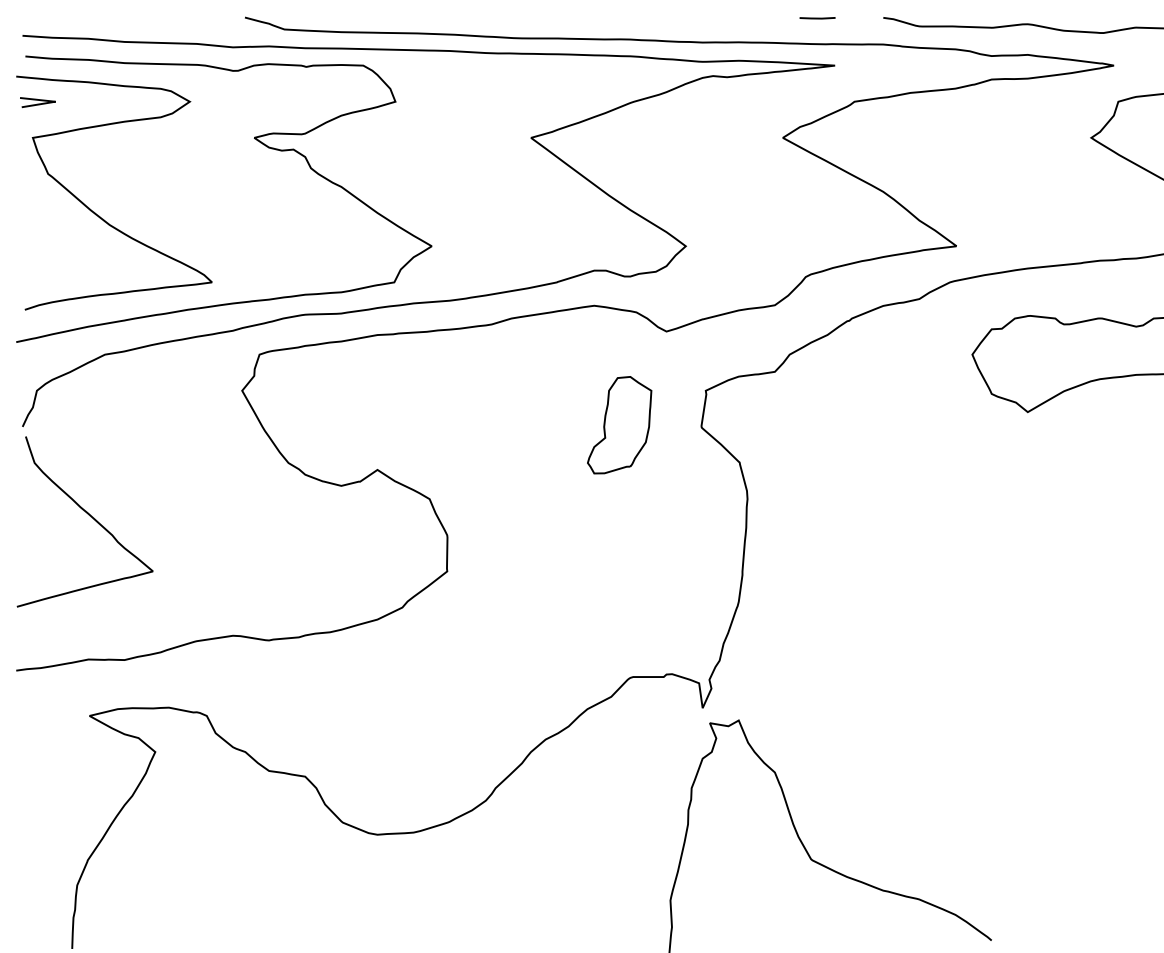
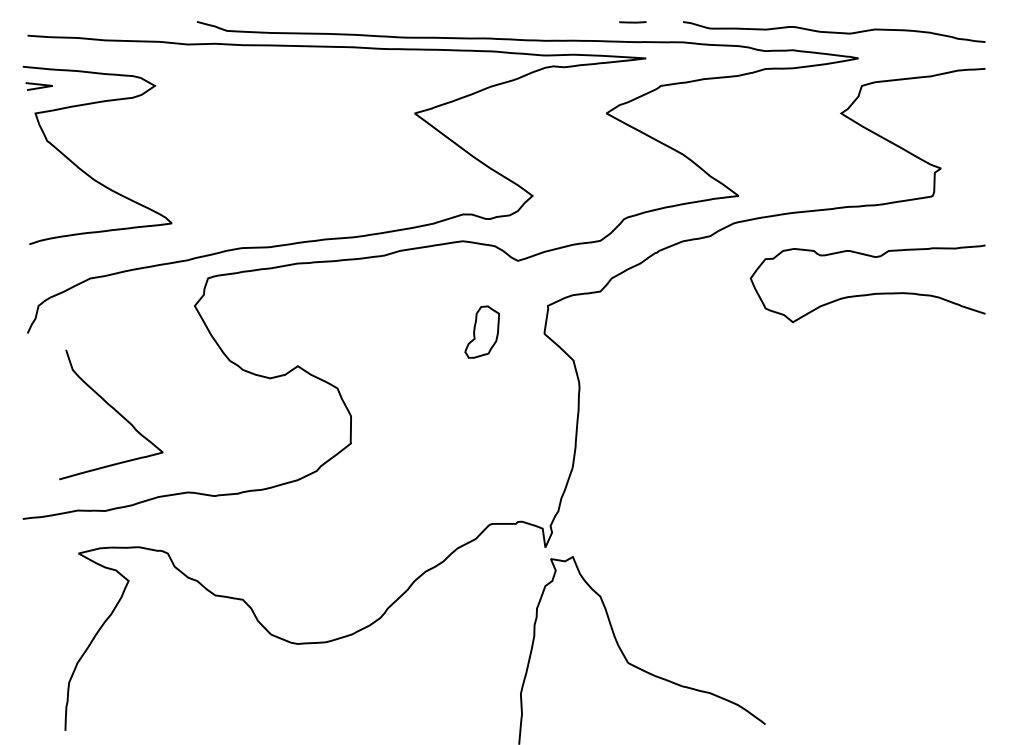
curve: (261, 144) -> (209, 118), removed
part: (620, 424) -> (482, 331), size x0.7
curve: (89, 516) -> (114, 410), moved

